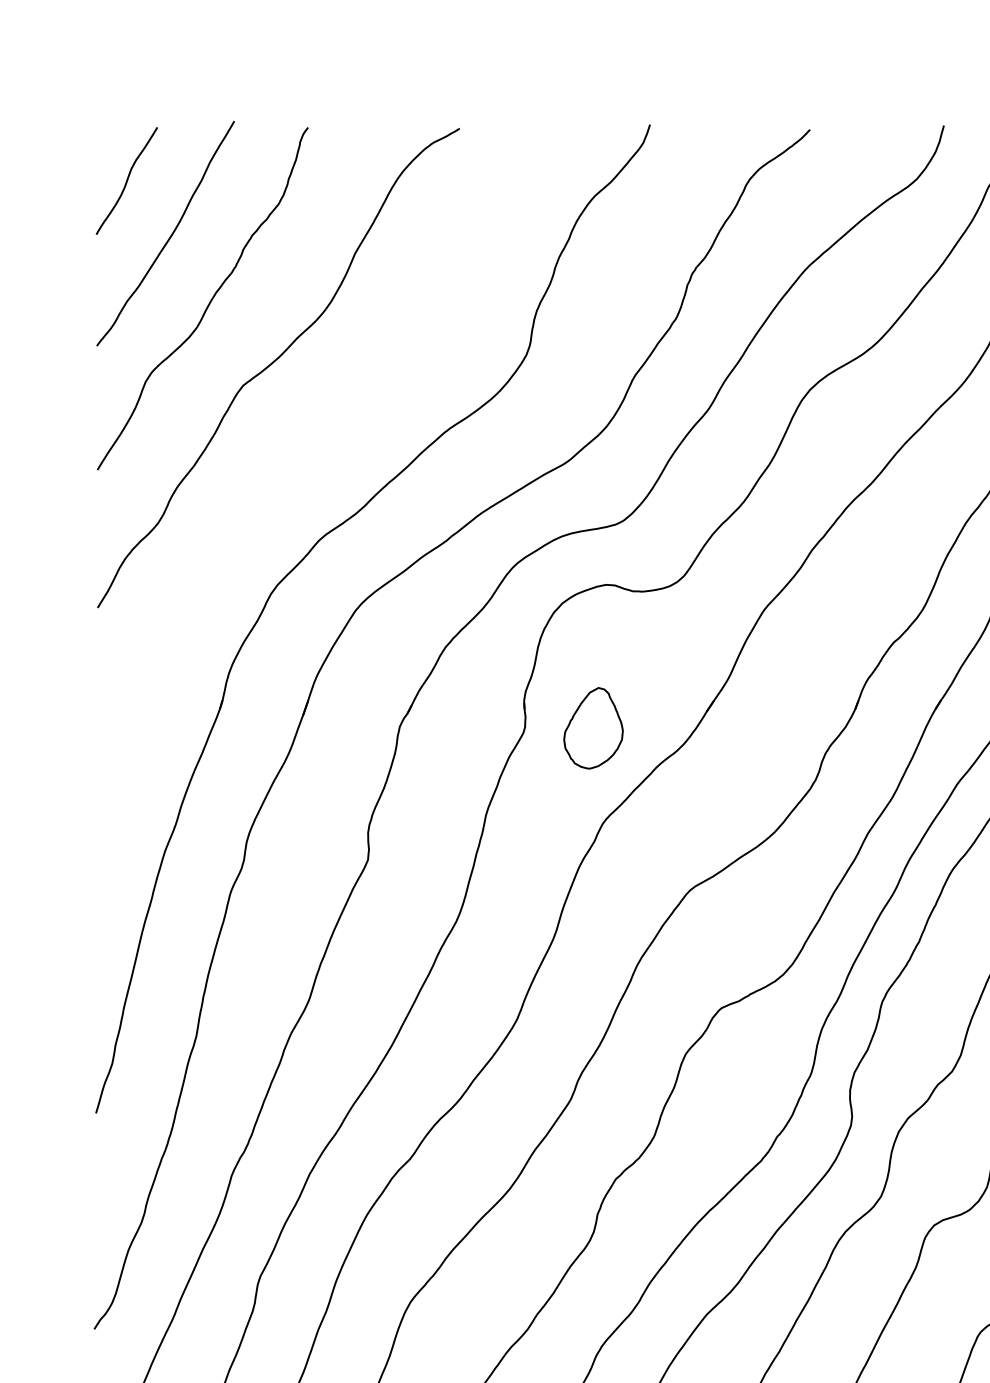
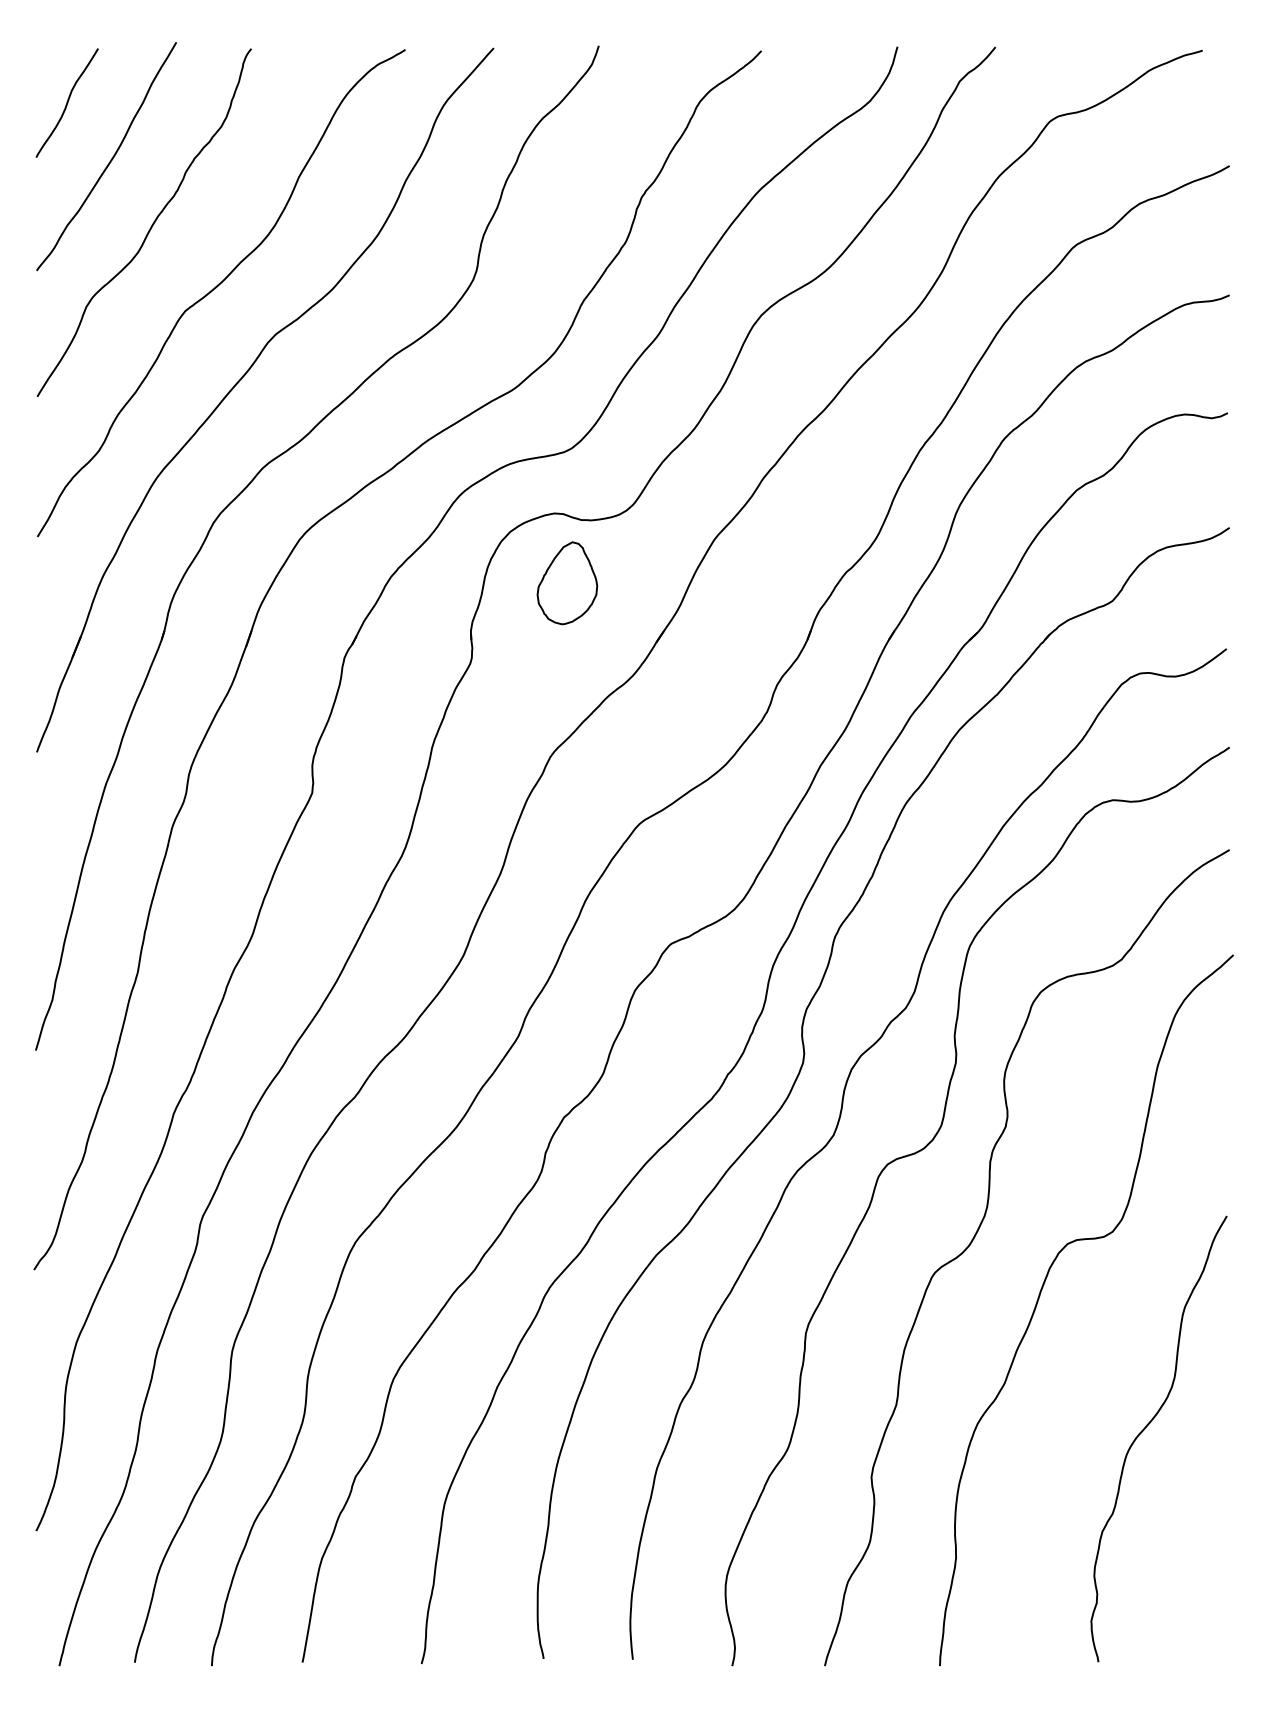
part: (297, 454) -> (240, 381), added
part: (593, 728) -> (567, 583), moved

